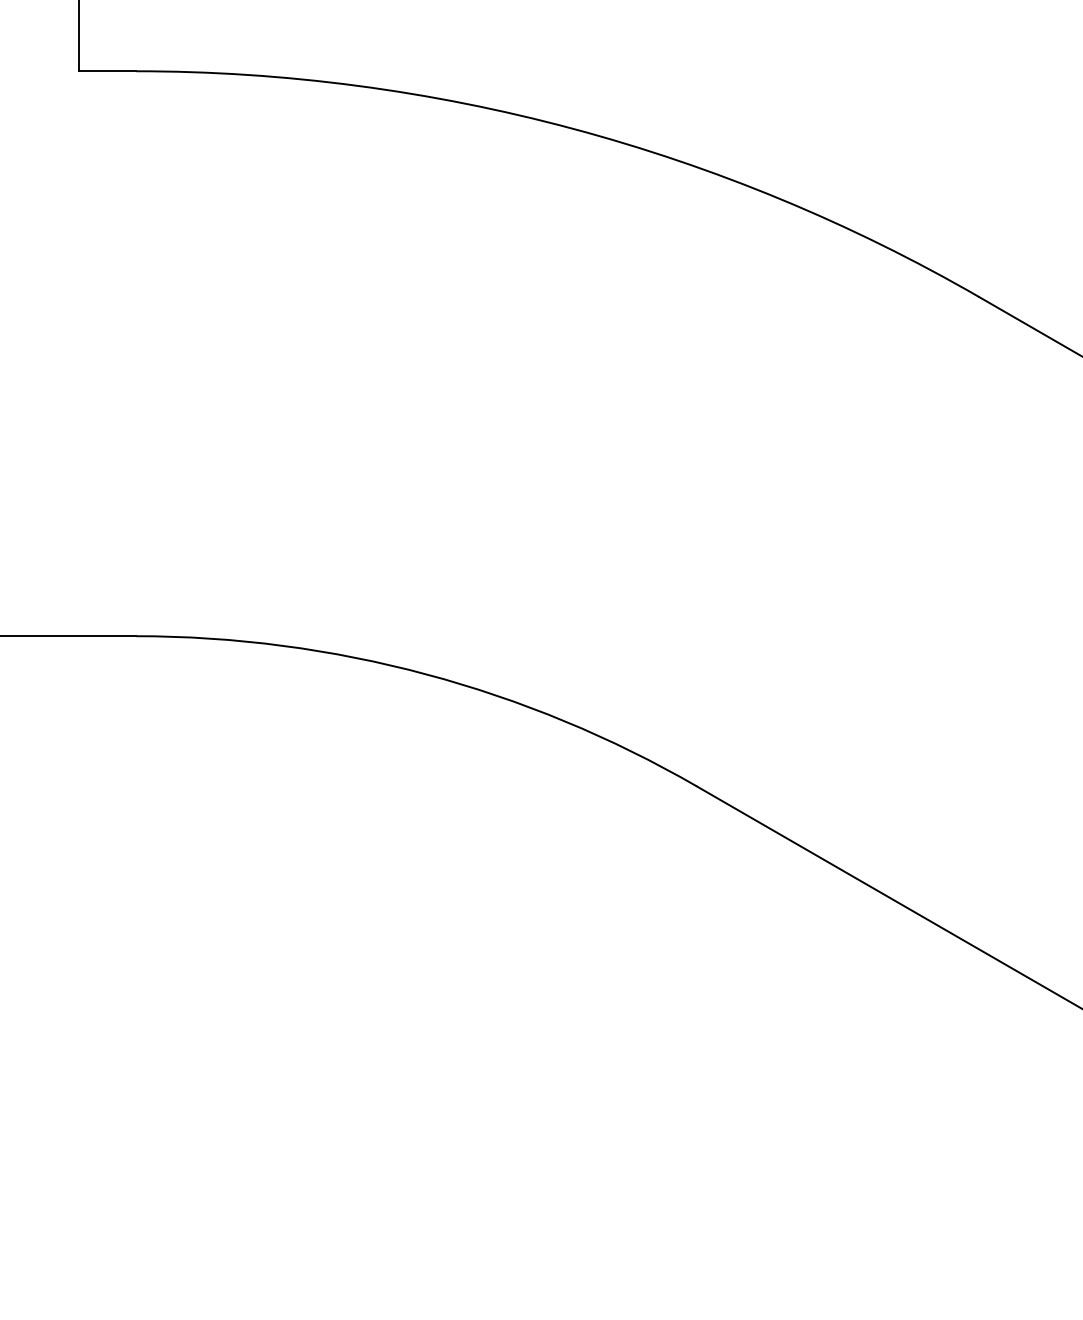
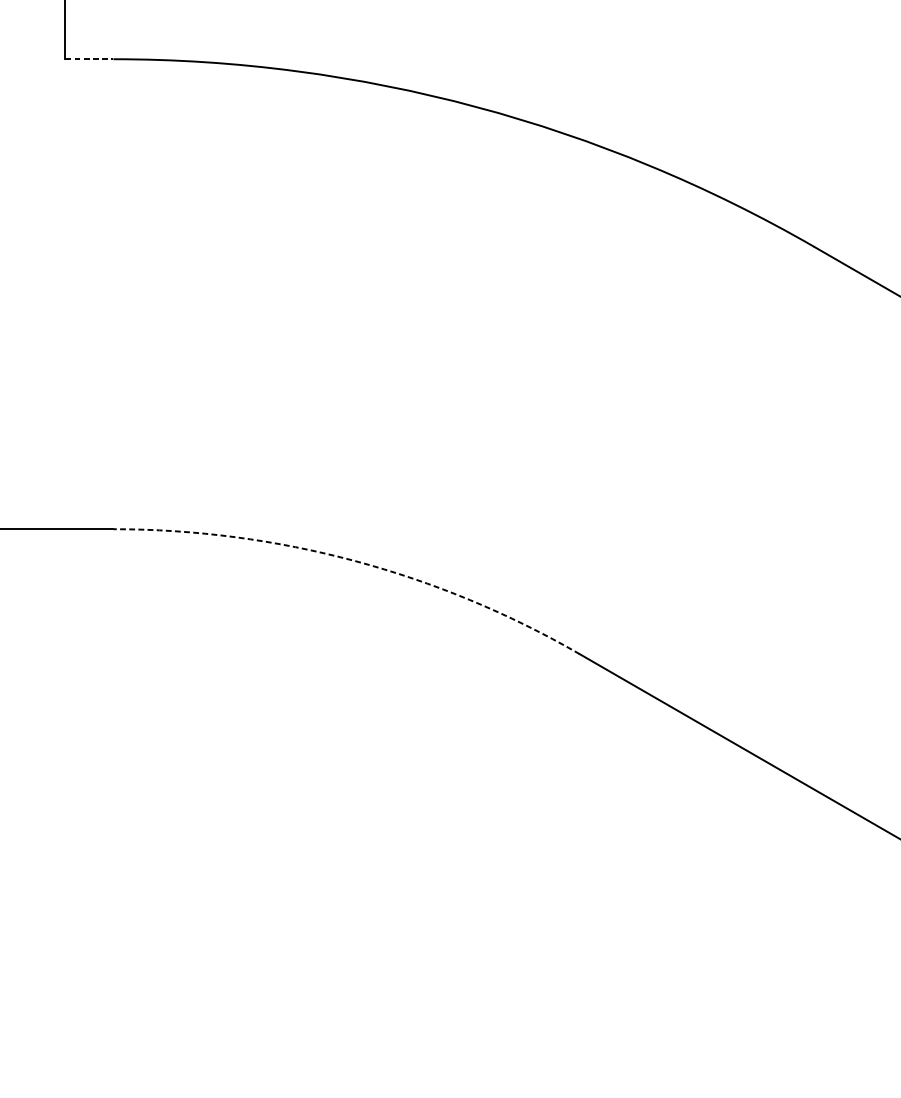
line: (107, 71) -> (89, 59), solid -> dashed
arc: (426, 674) -> (354, 561), solid -> dashed

